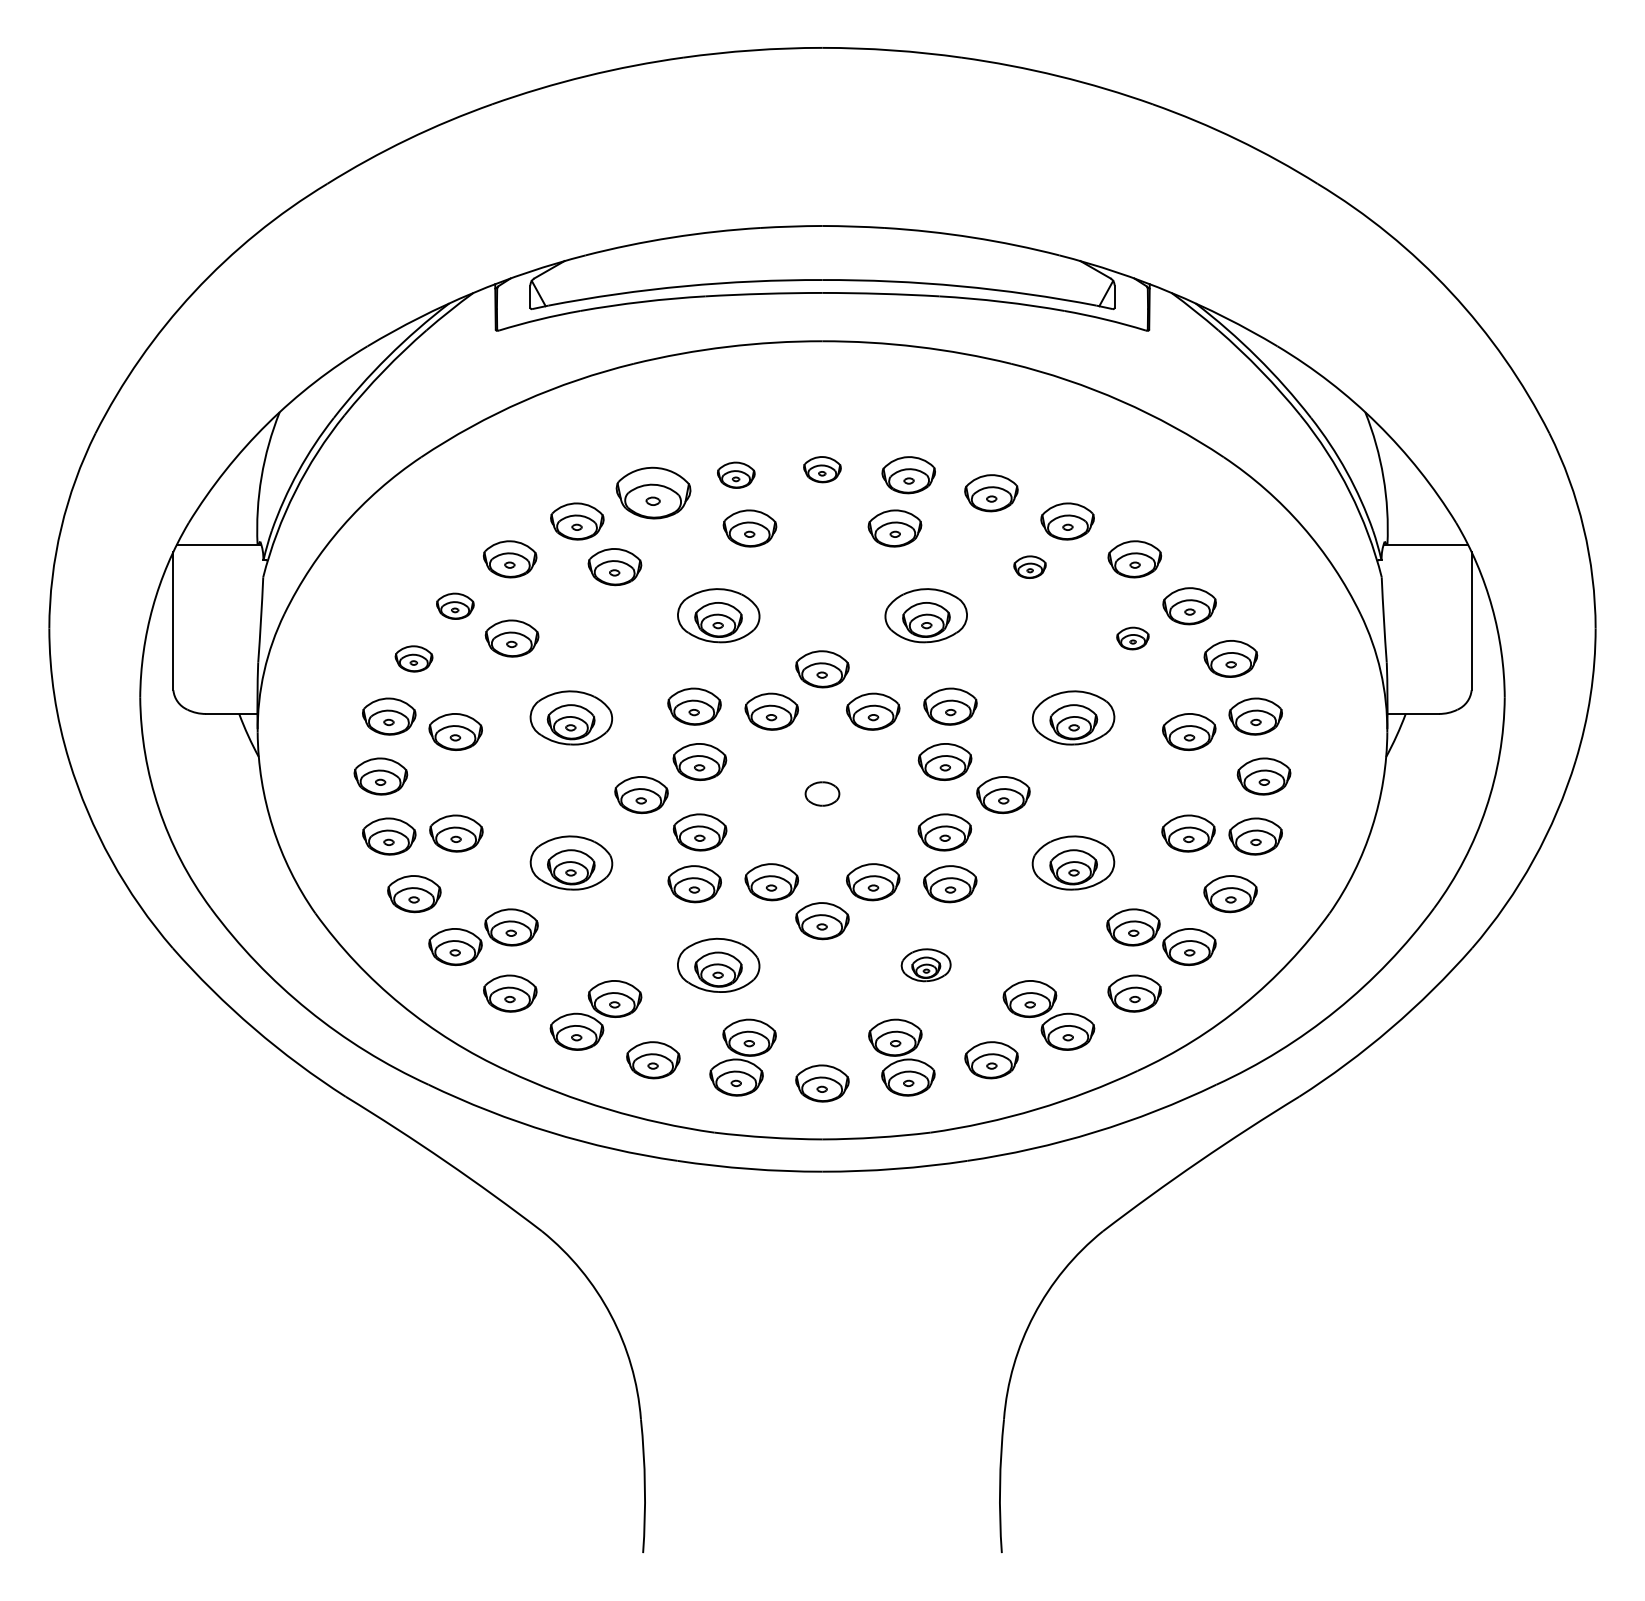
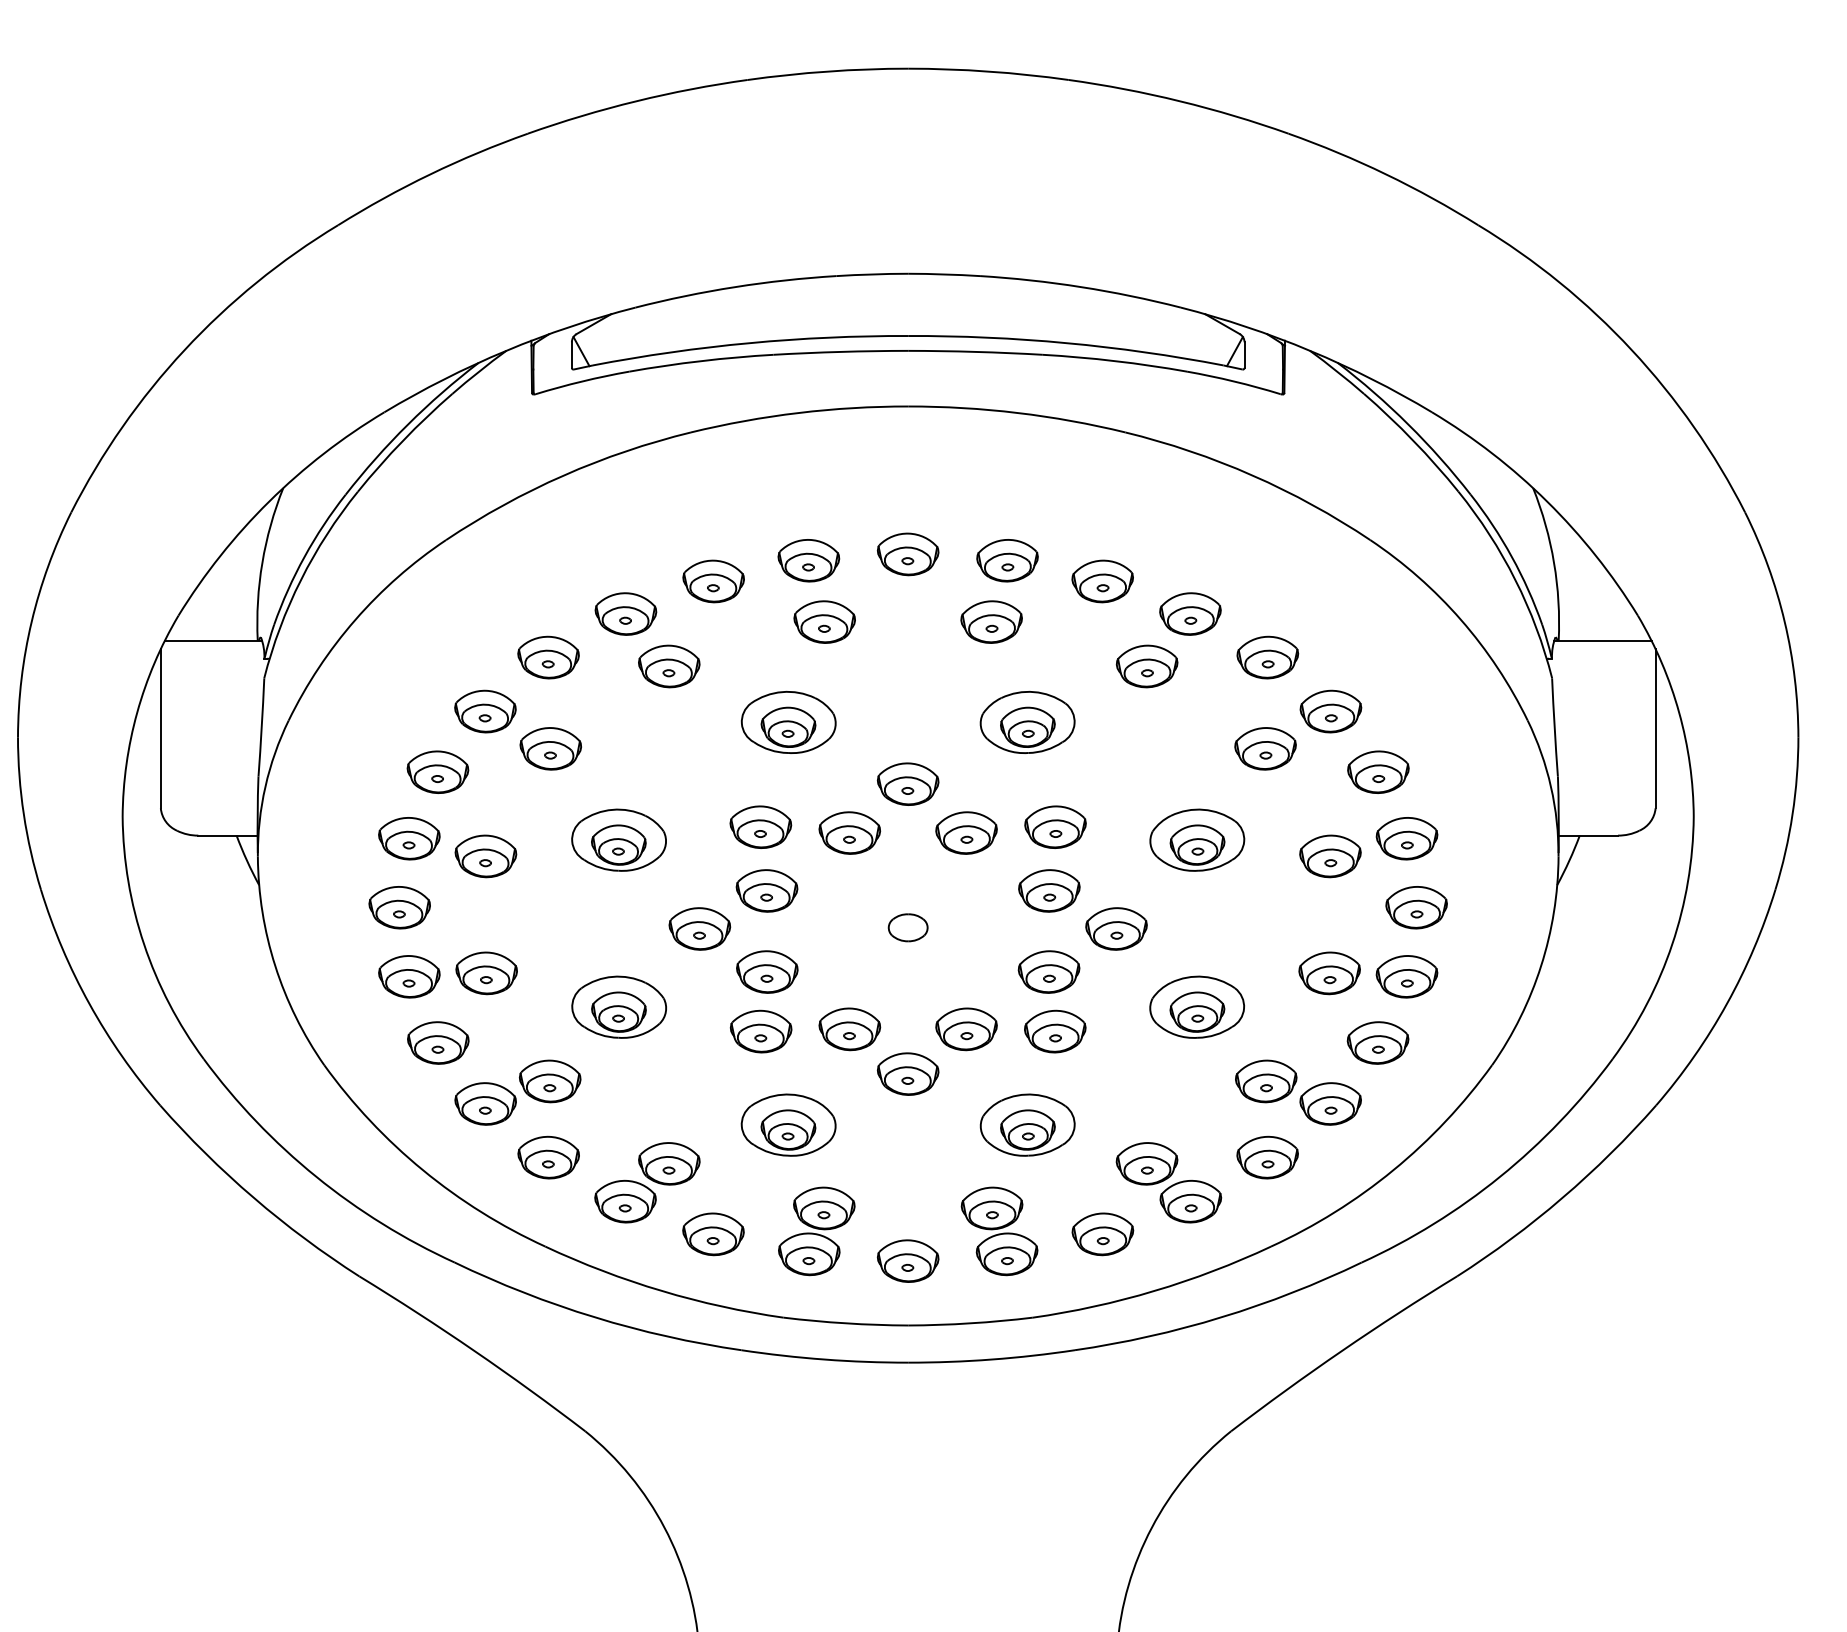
part: (822, 469) -> (908, 554), size x1.43
part: (736, 475) -> (809, 561), size x1.43
part: (653, 493) -> (713, 581), size x0.71
part: (1029, 567) -> (1146, 666), size x1.67
part: (455, 606) -> (485, 711), size x1.43
part: (1132, 638) -> (1265, 748), size x1.67
part: (413, 658) -> (437, 771), size x1.43
part: (925, 964) -> (1026, 1124), size x1.67

